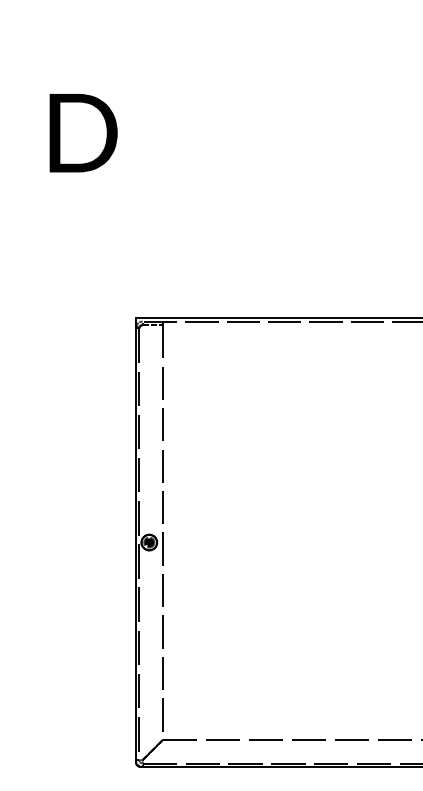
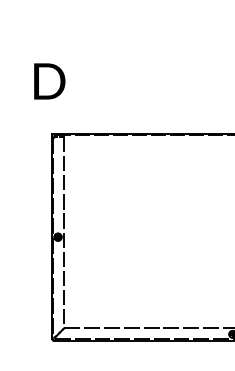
text: (83, 133) -> (49, 81), moved

